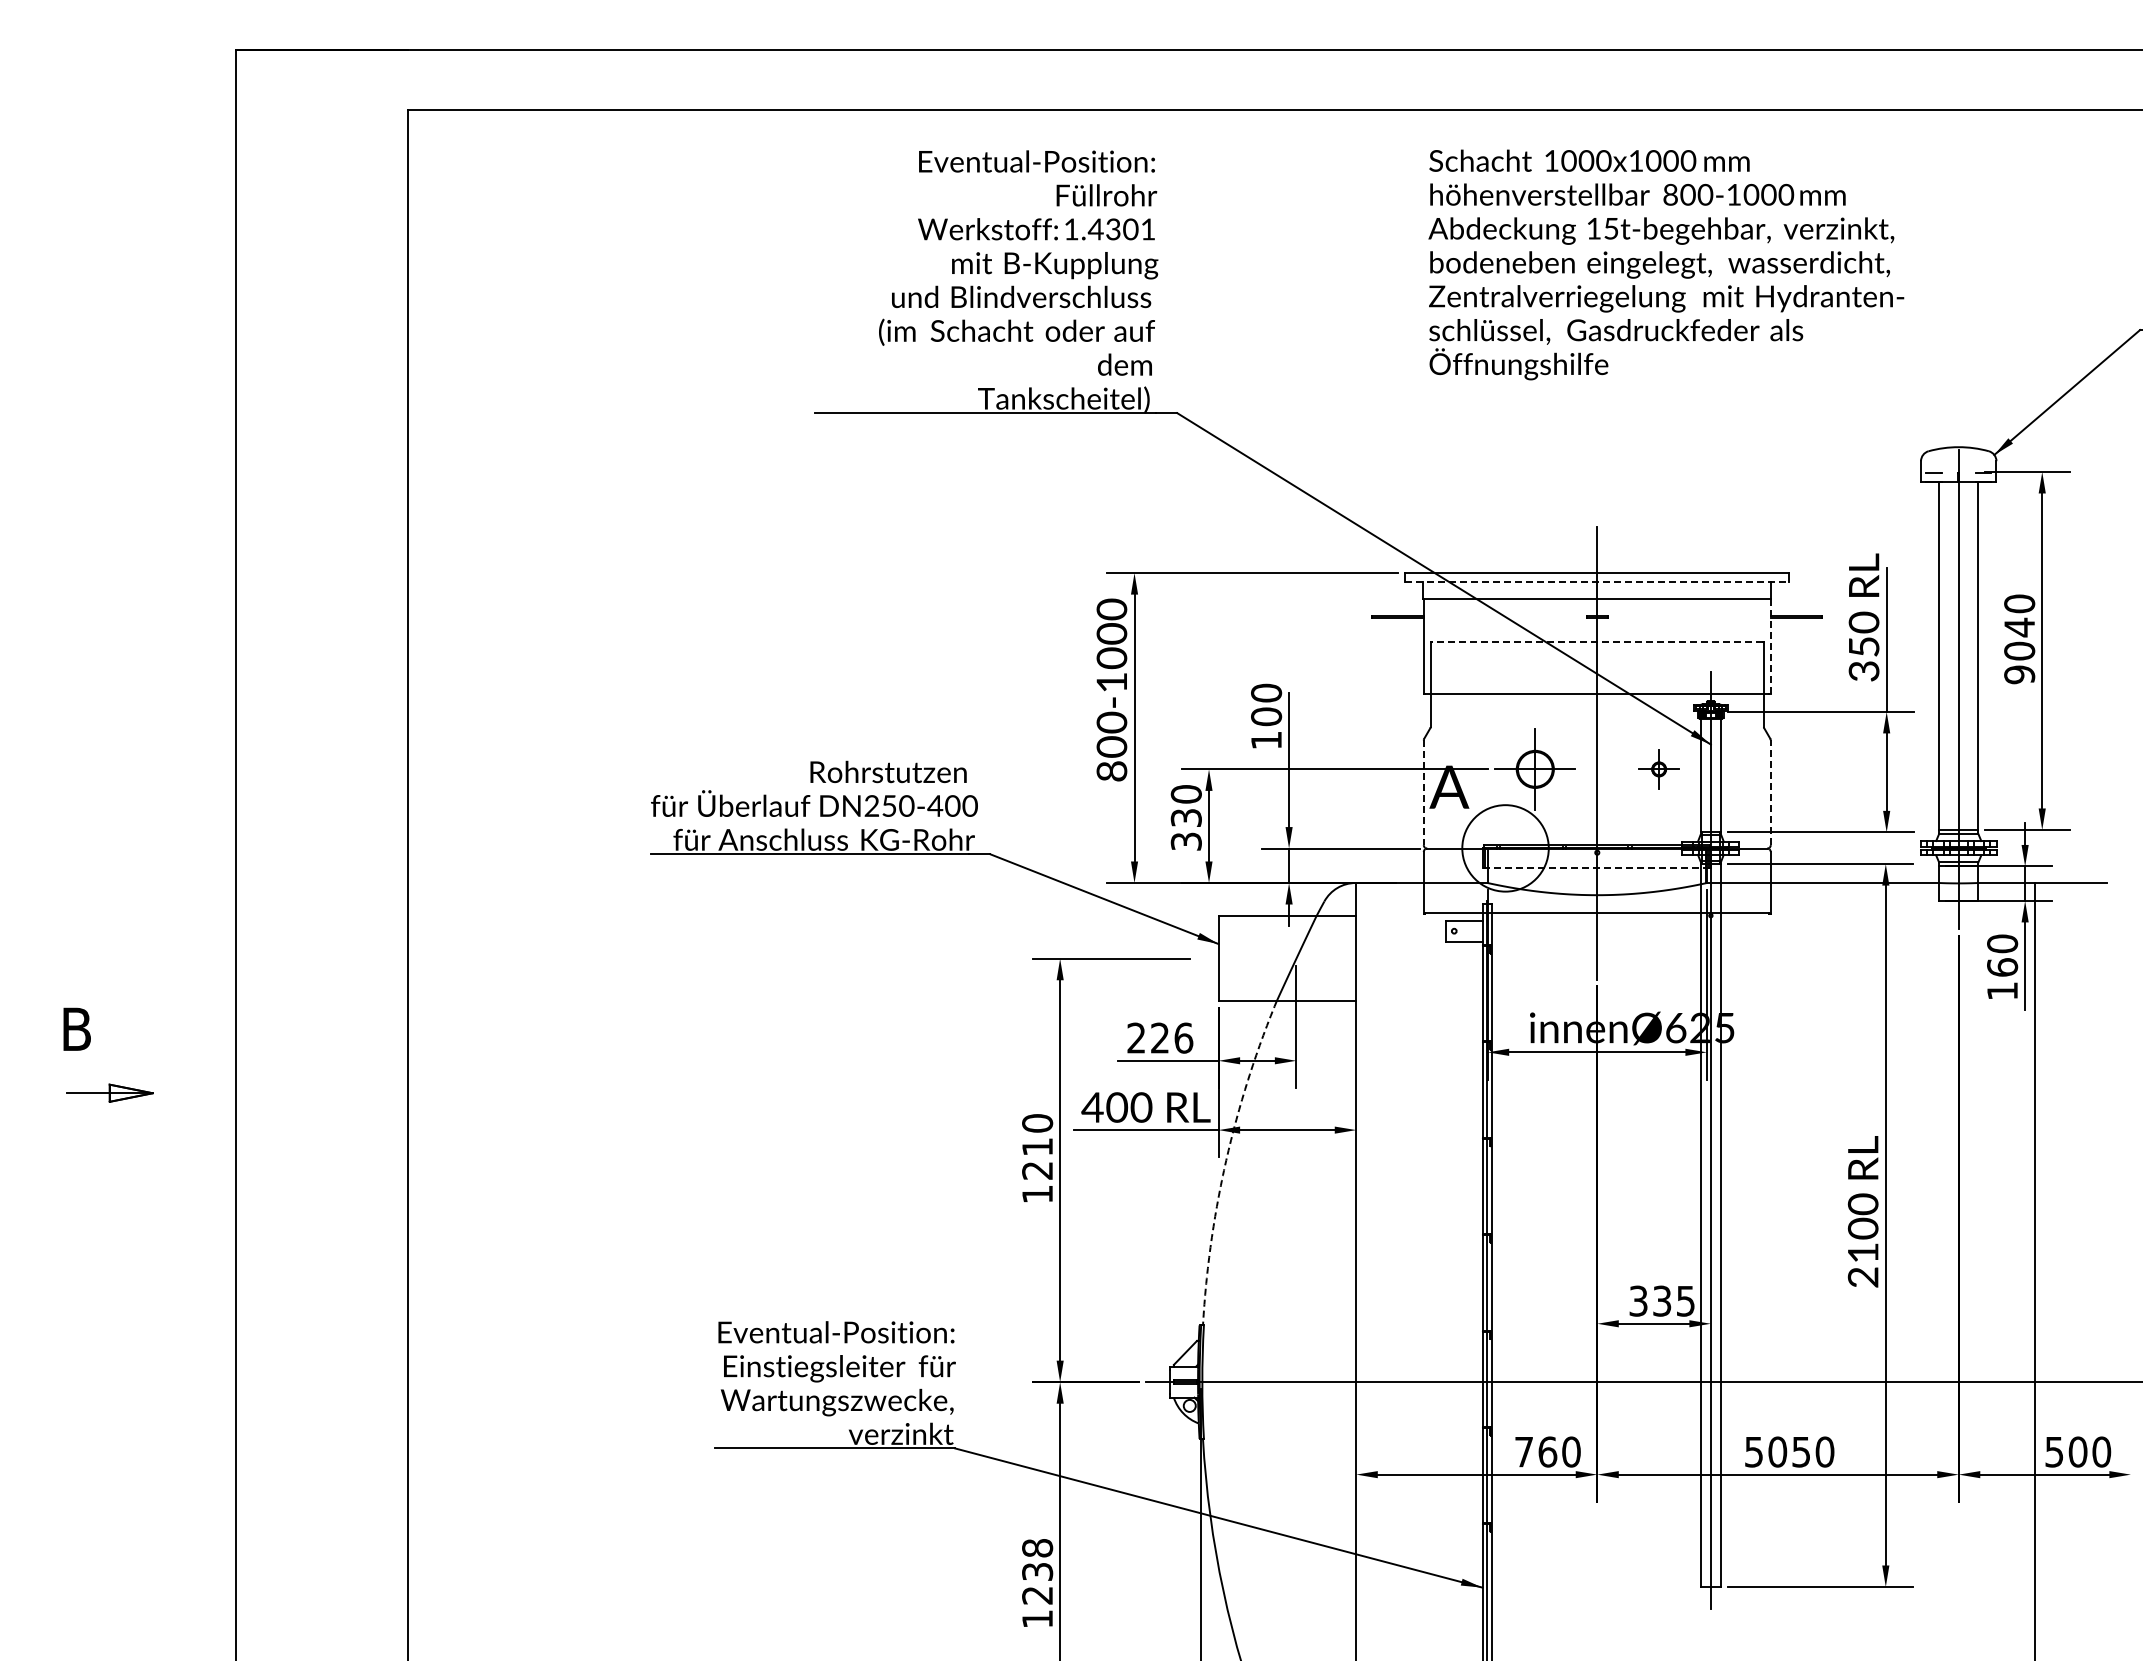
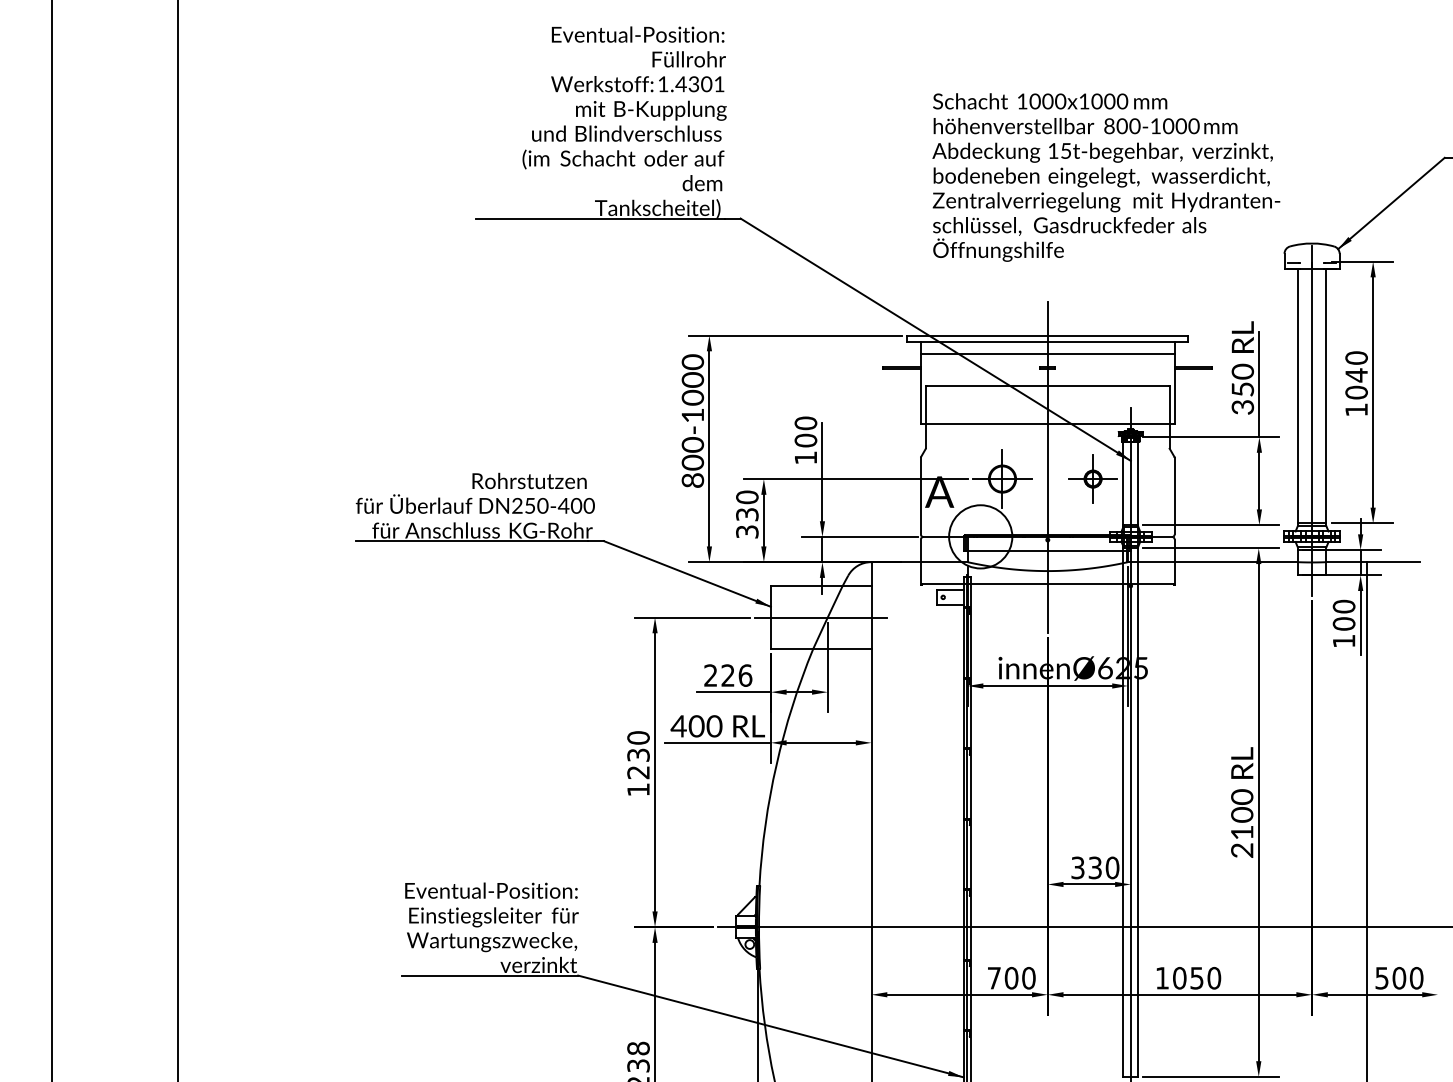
text: (1666, 264) -> (1106, 177), moved
line: (1597, 581) -> (1047, 341), dashed -> solid
line: (1596, 641) -> (1047, 385), dashed -> solid
line: (1770, 646) -> (1174, 389), dashed -> solid
text: (2019, 674) -> (1356, 409), 9040 -> 1040
part: (1658, 769) -> (1092, 479), size x1.67
line: (1770, 792) -> (1174, 495), dashed -> solid
line: (1423, 793) -> (920, 496), dashed -> solid
line: (1597, 868) -> (1047, 551), dashed -> solid
line: (1287, 958) -> (821, 617), added
text: (2002, 967) -> (1344, 623), 160 -> 100
text: (1037, 1146) -> (638, 754), 1210 -> 1230
arc: (1226, 1160) -> (776, 765), dashed -> solid
text: (1685, 1300) -> (1112, 867), 335 -> 330
text: (1547, 1451) -> (1011, 977), 760 -> 700
text: (1753, 1452) -> (1162, 978), 5050 -> 1050

